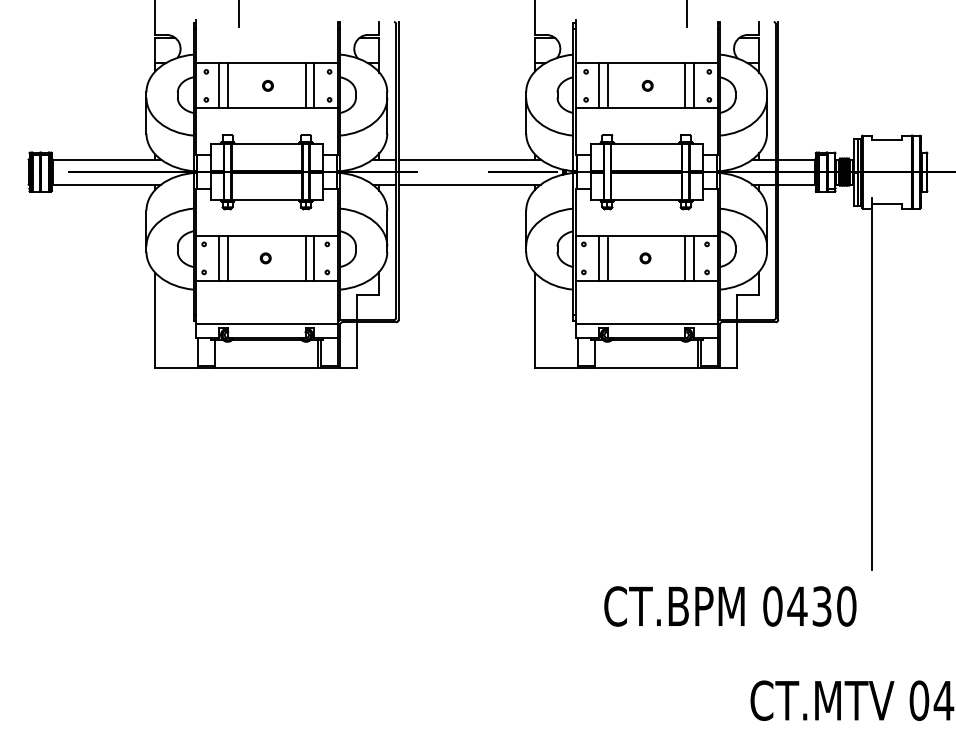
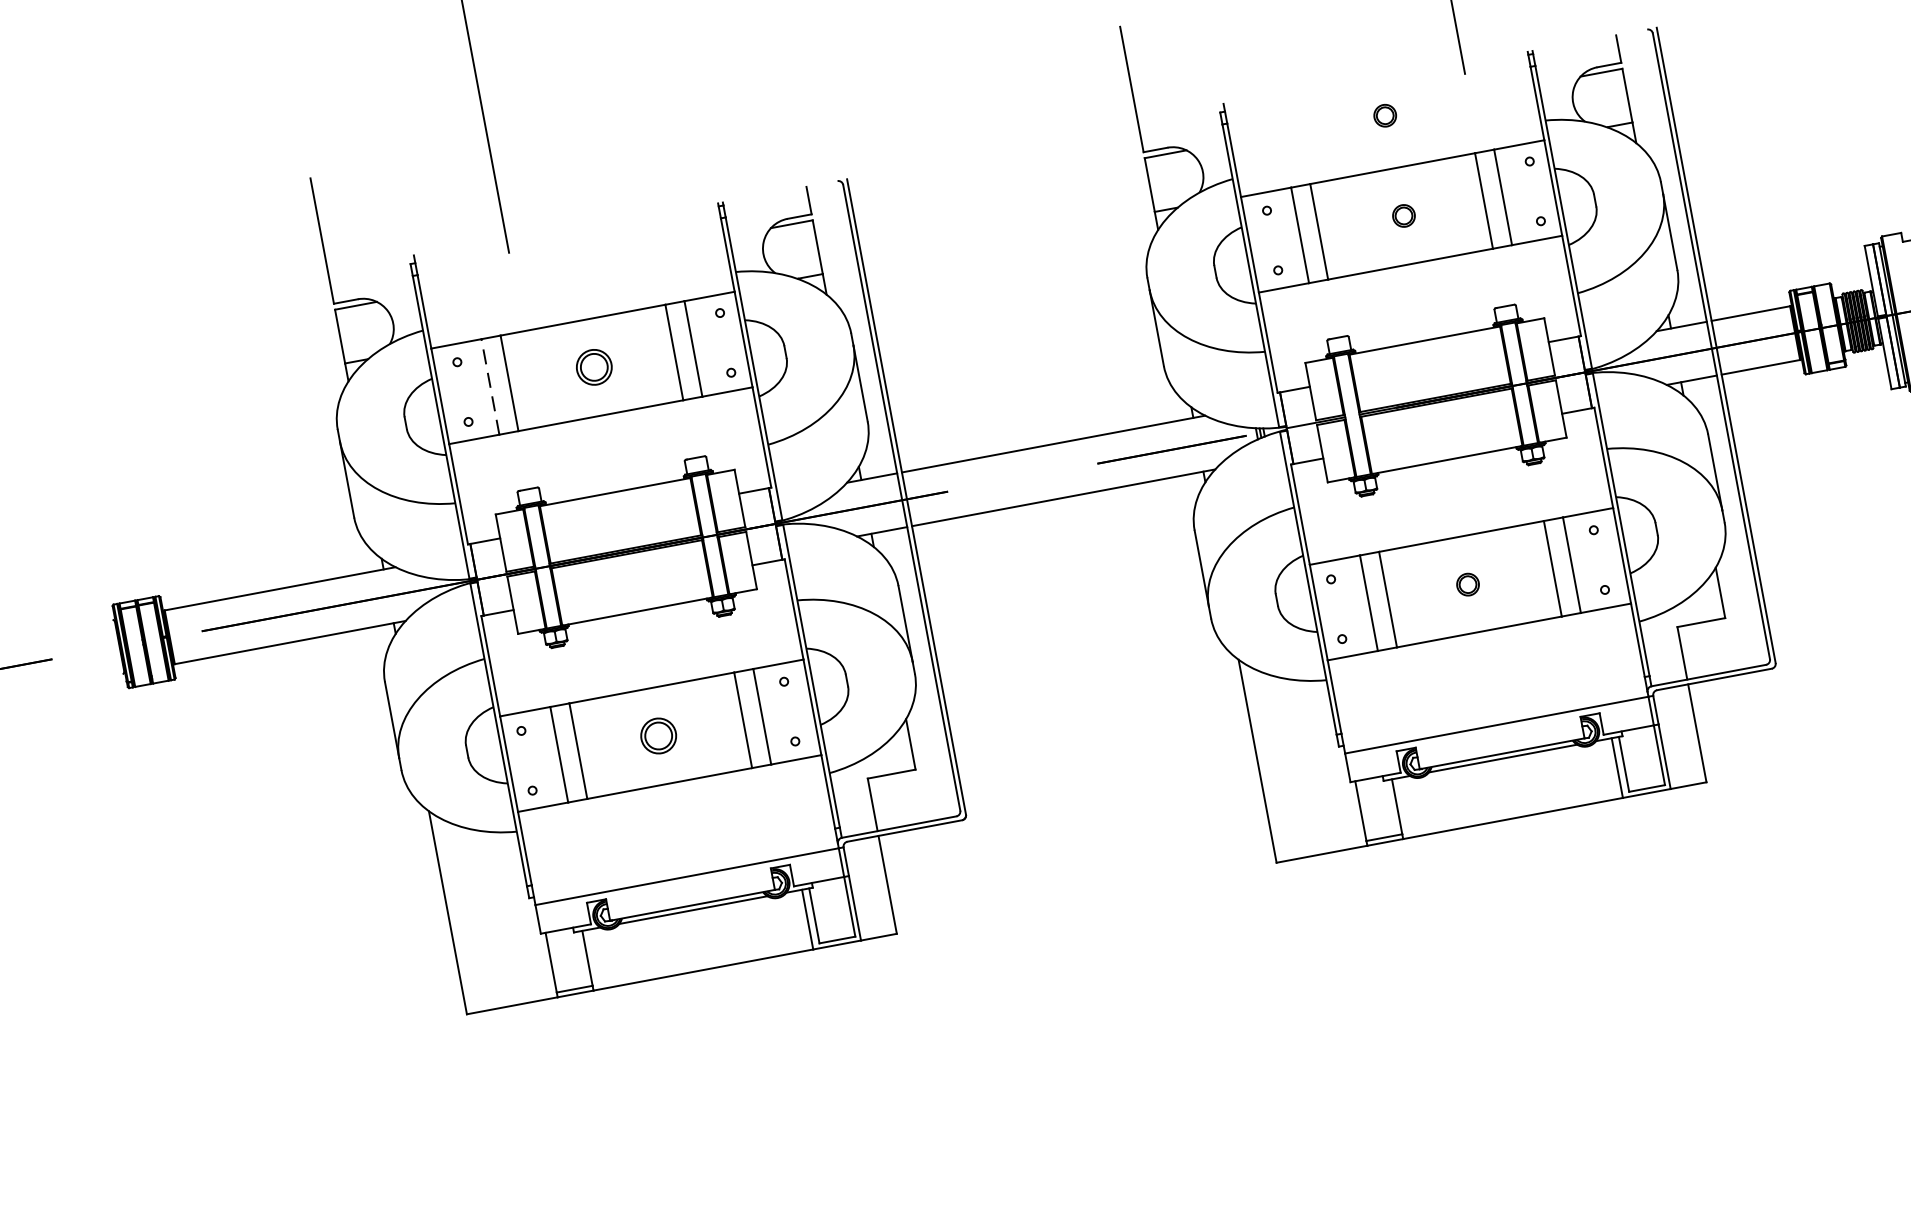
part: (647, 38) -> (1384, 115), added
line: (219, 85) -> (490, 386), solid -> dashed
part: (267, 85) -> (593, 366), size x1.6
part: (265, 258) -> (657, 736), size x1.6

